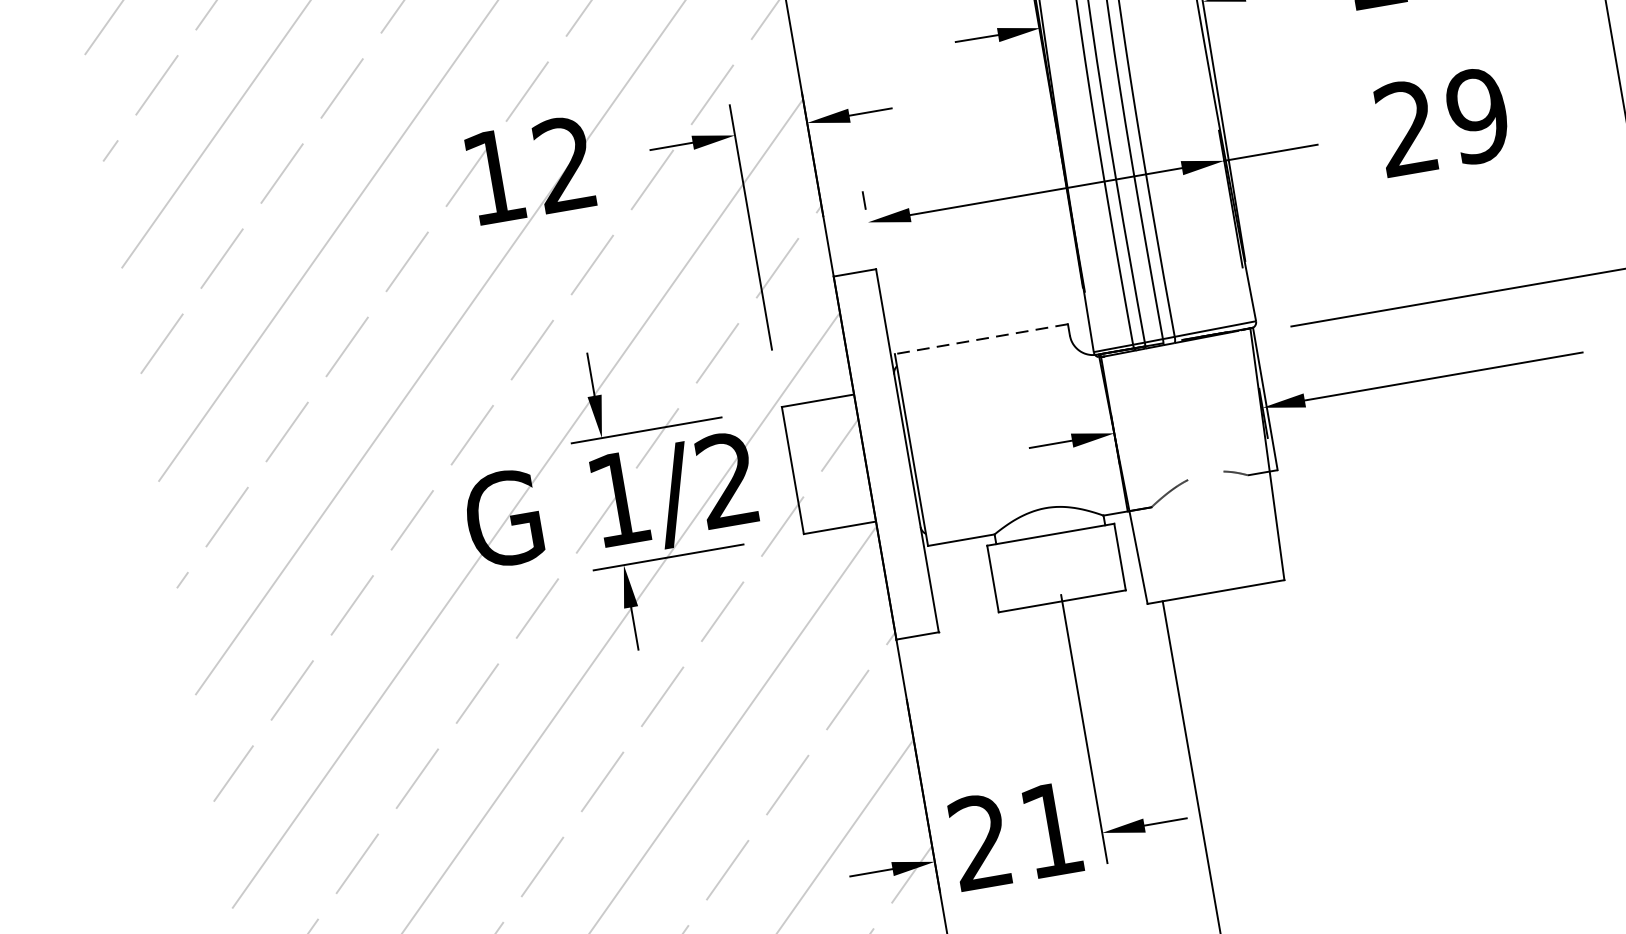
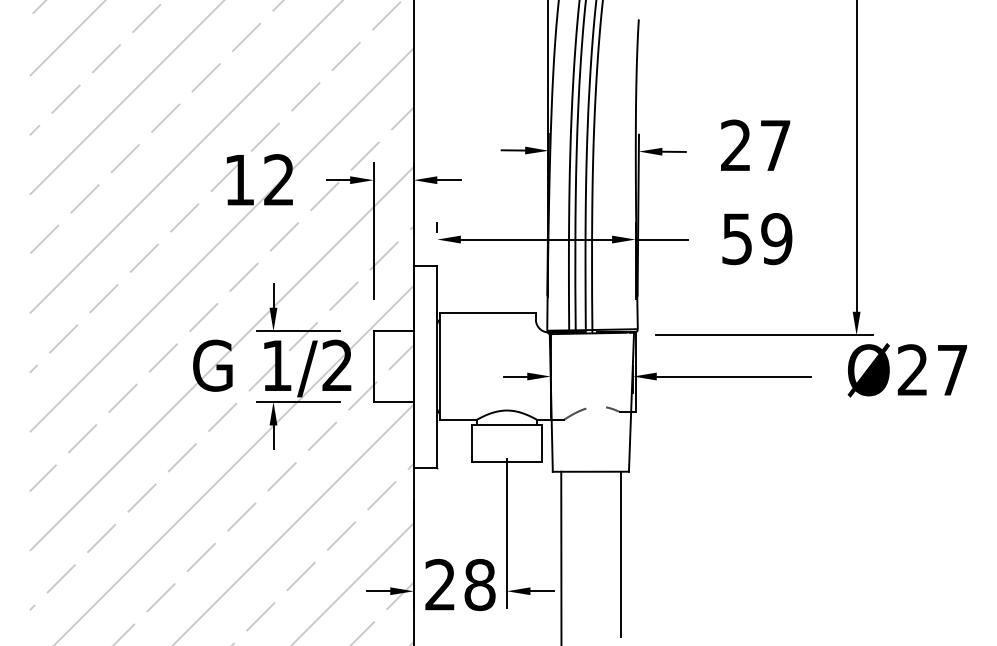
text: (1405, 129) -> (736, 239), 29 -> 59
line: (981, 339) -> (487, 313), dashed -> solid
line: (1296, 729) -> (621, 553), added
text: (1051, 831) -> (479, 585), 21 -> 28

